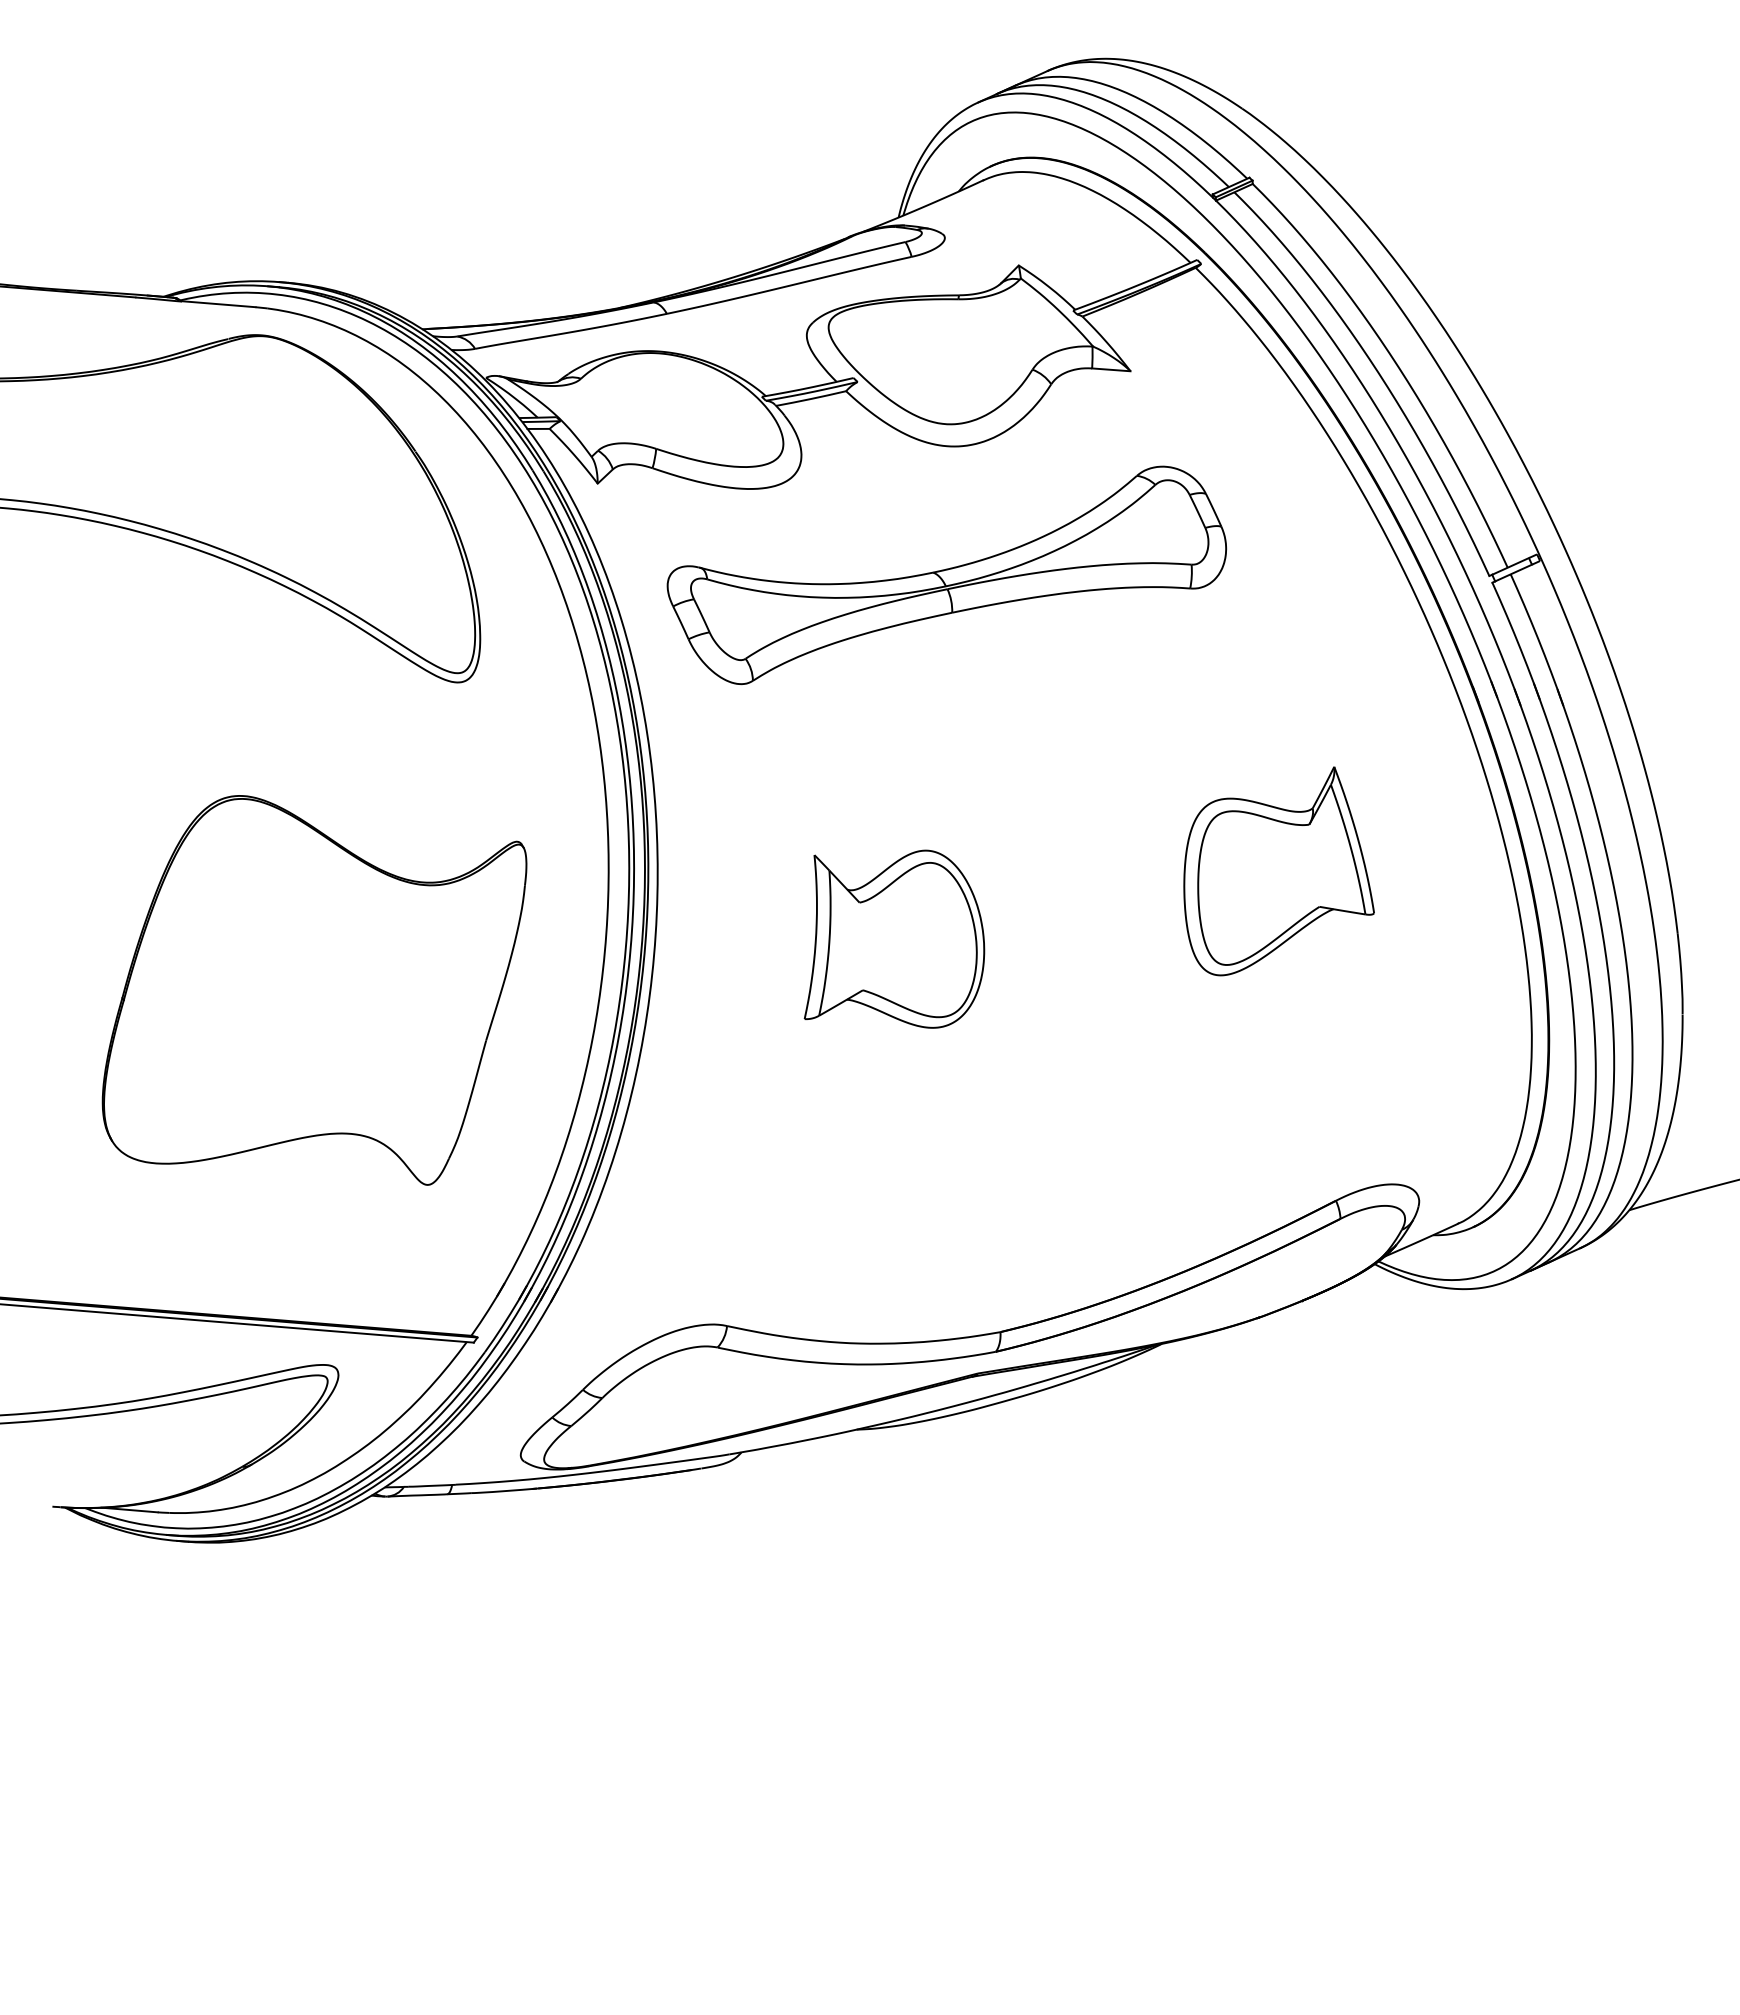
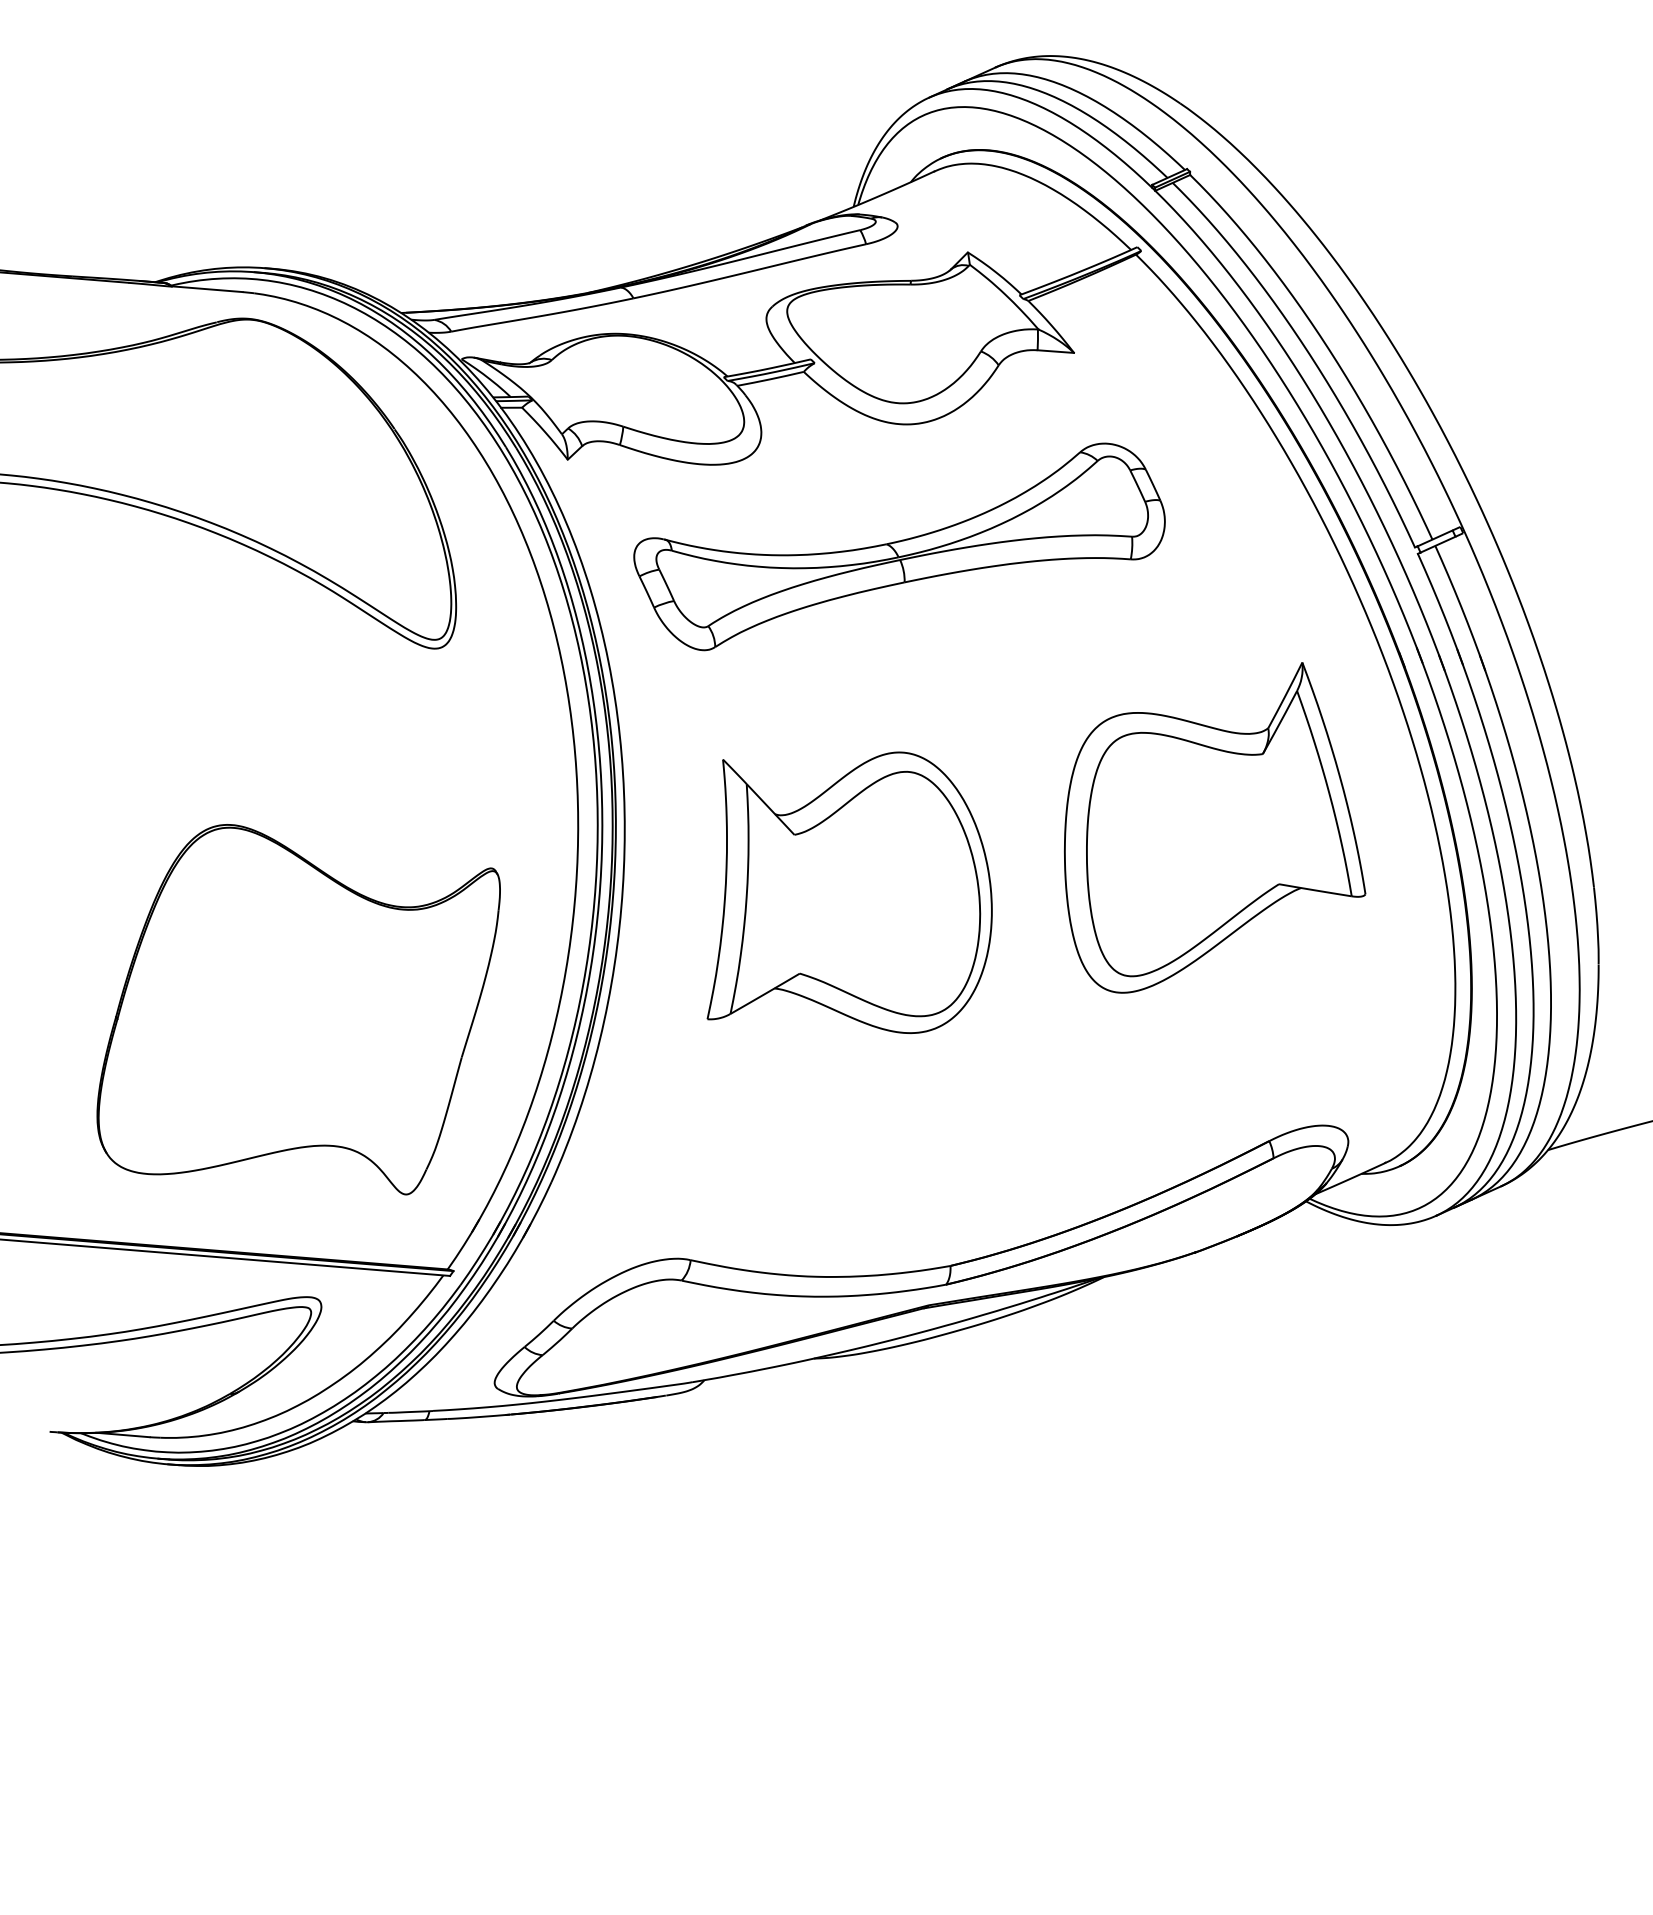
part: (1279, 871) -> (1215, 828), size x1.67
part: (894, 938) -> (849, 891), size x1.67
part: (314, 990) -> (298, 1009), moved

